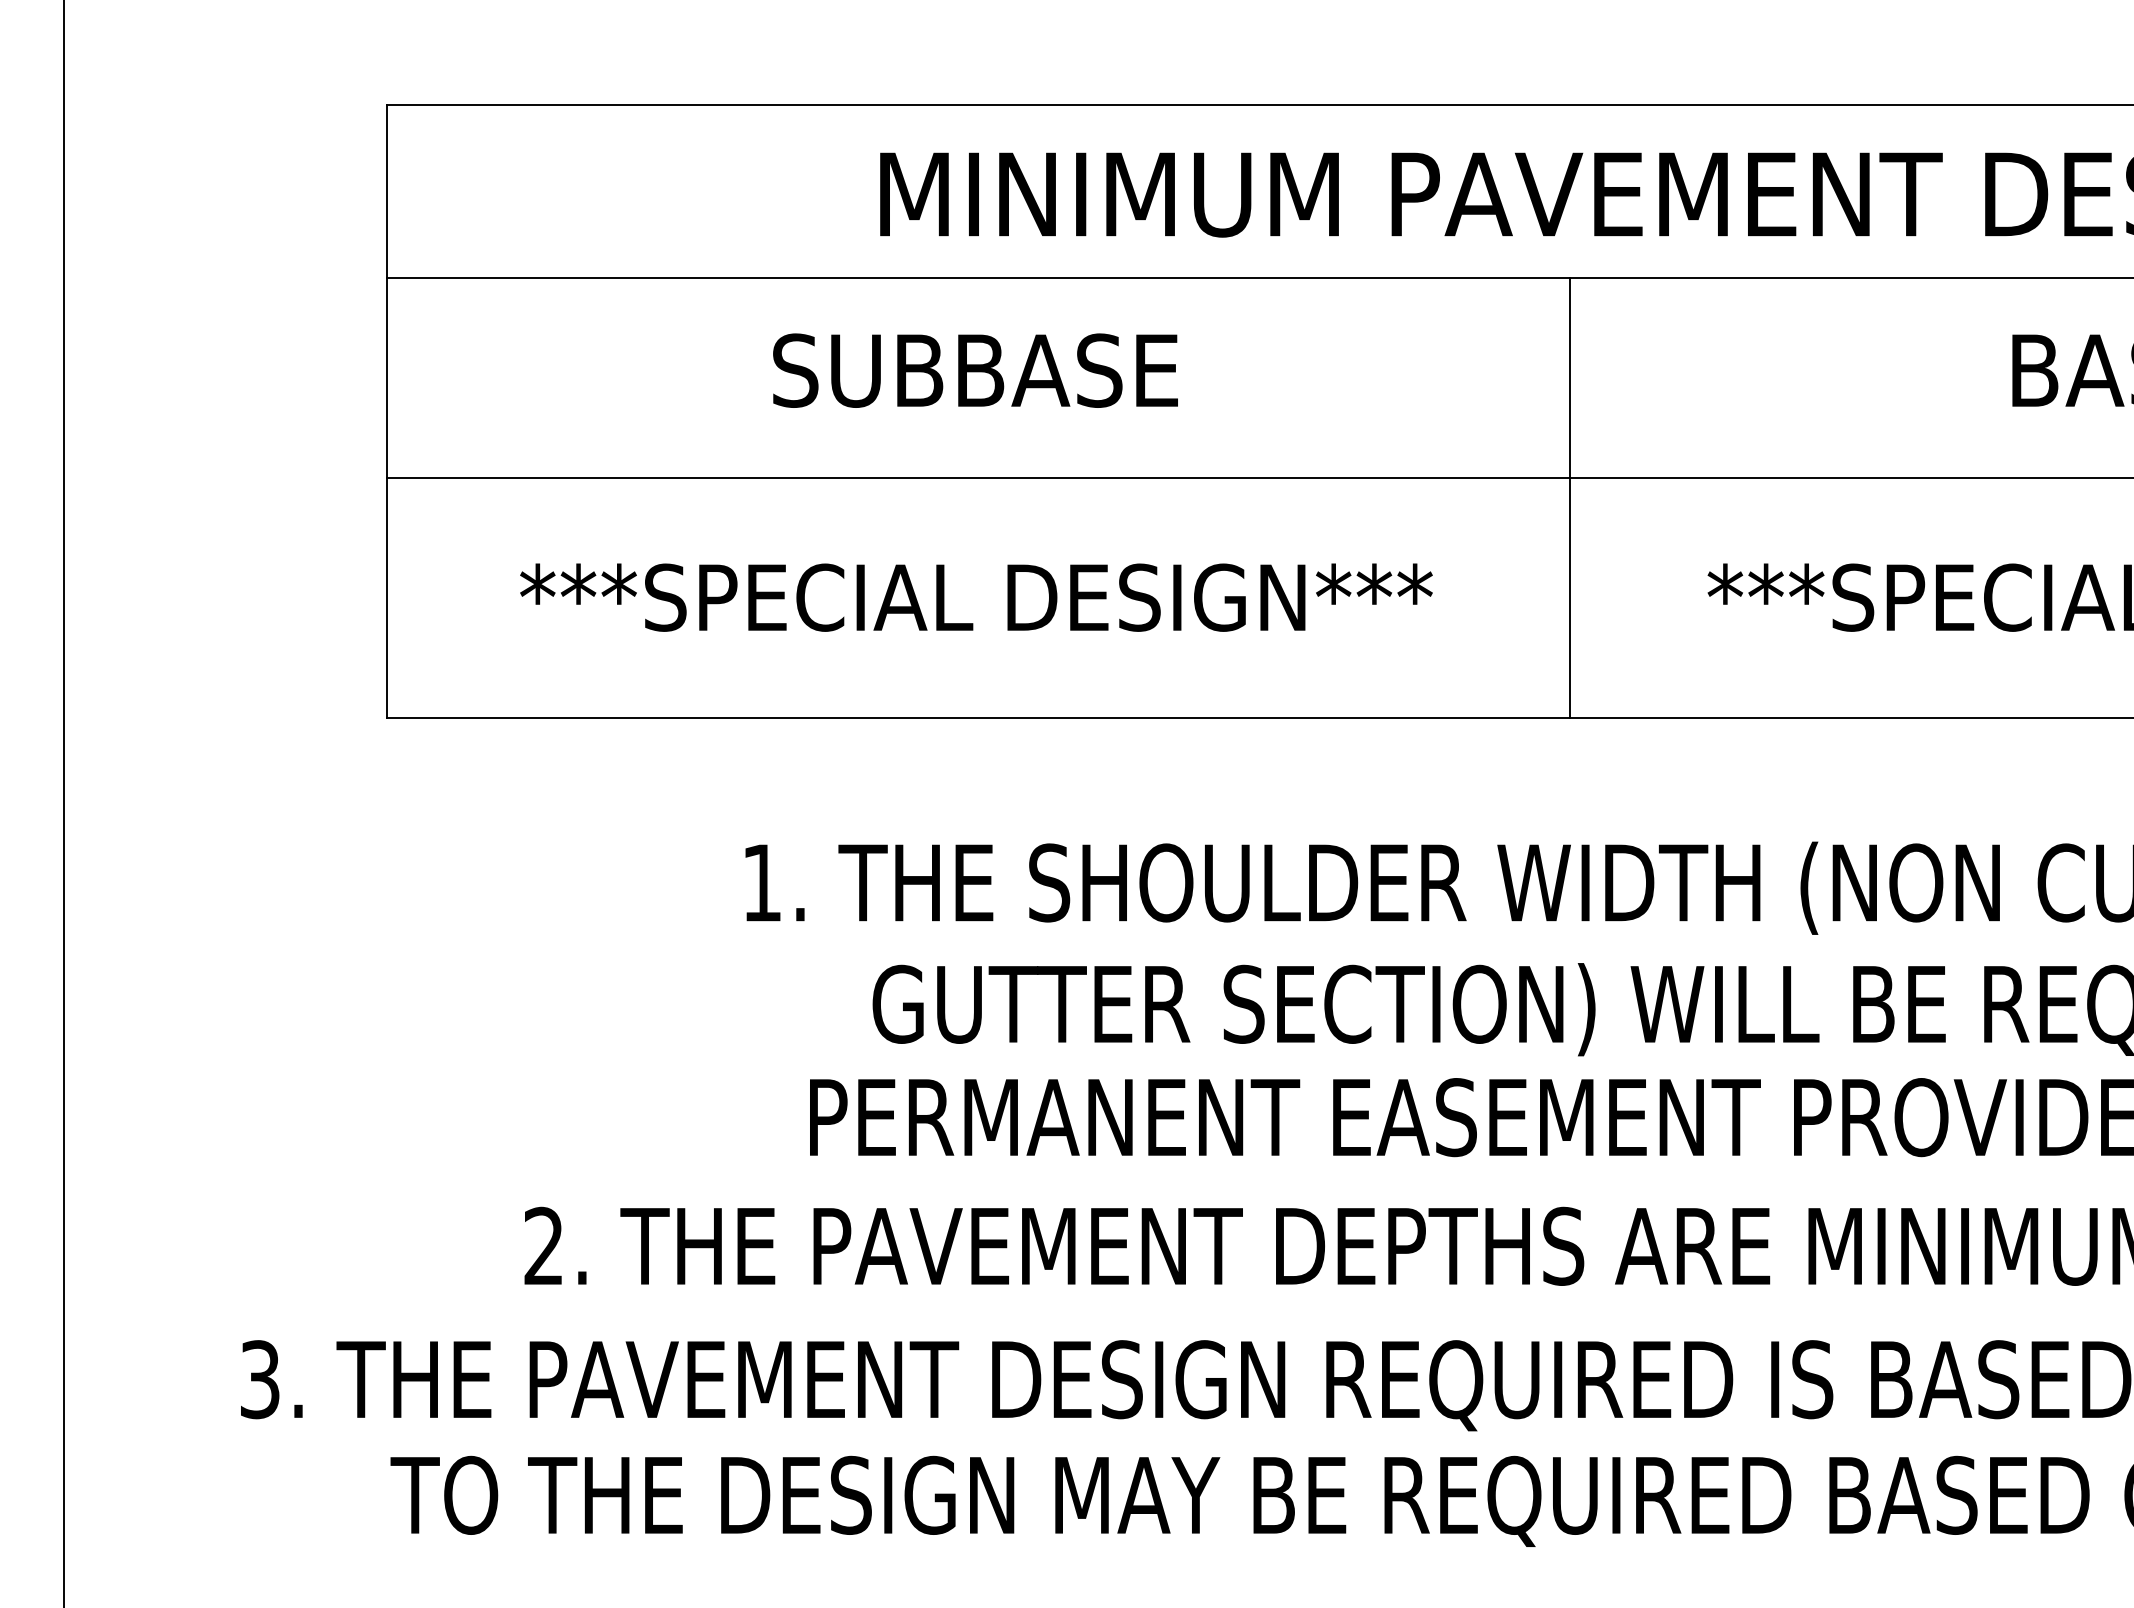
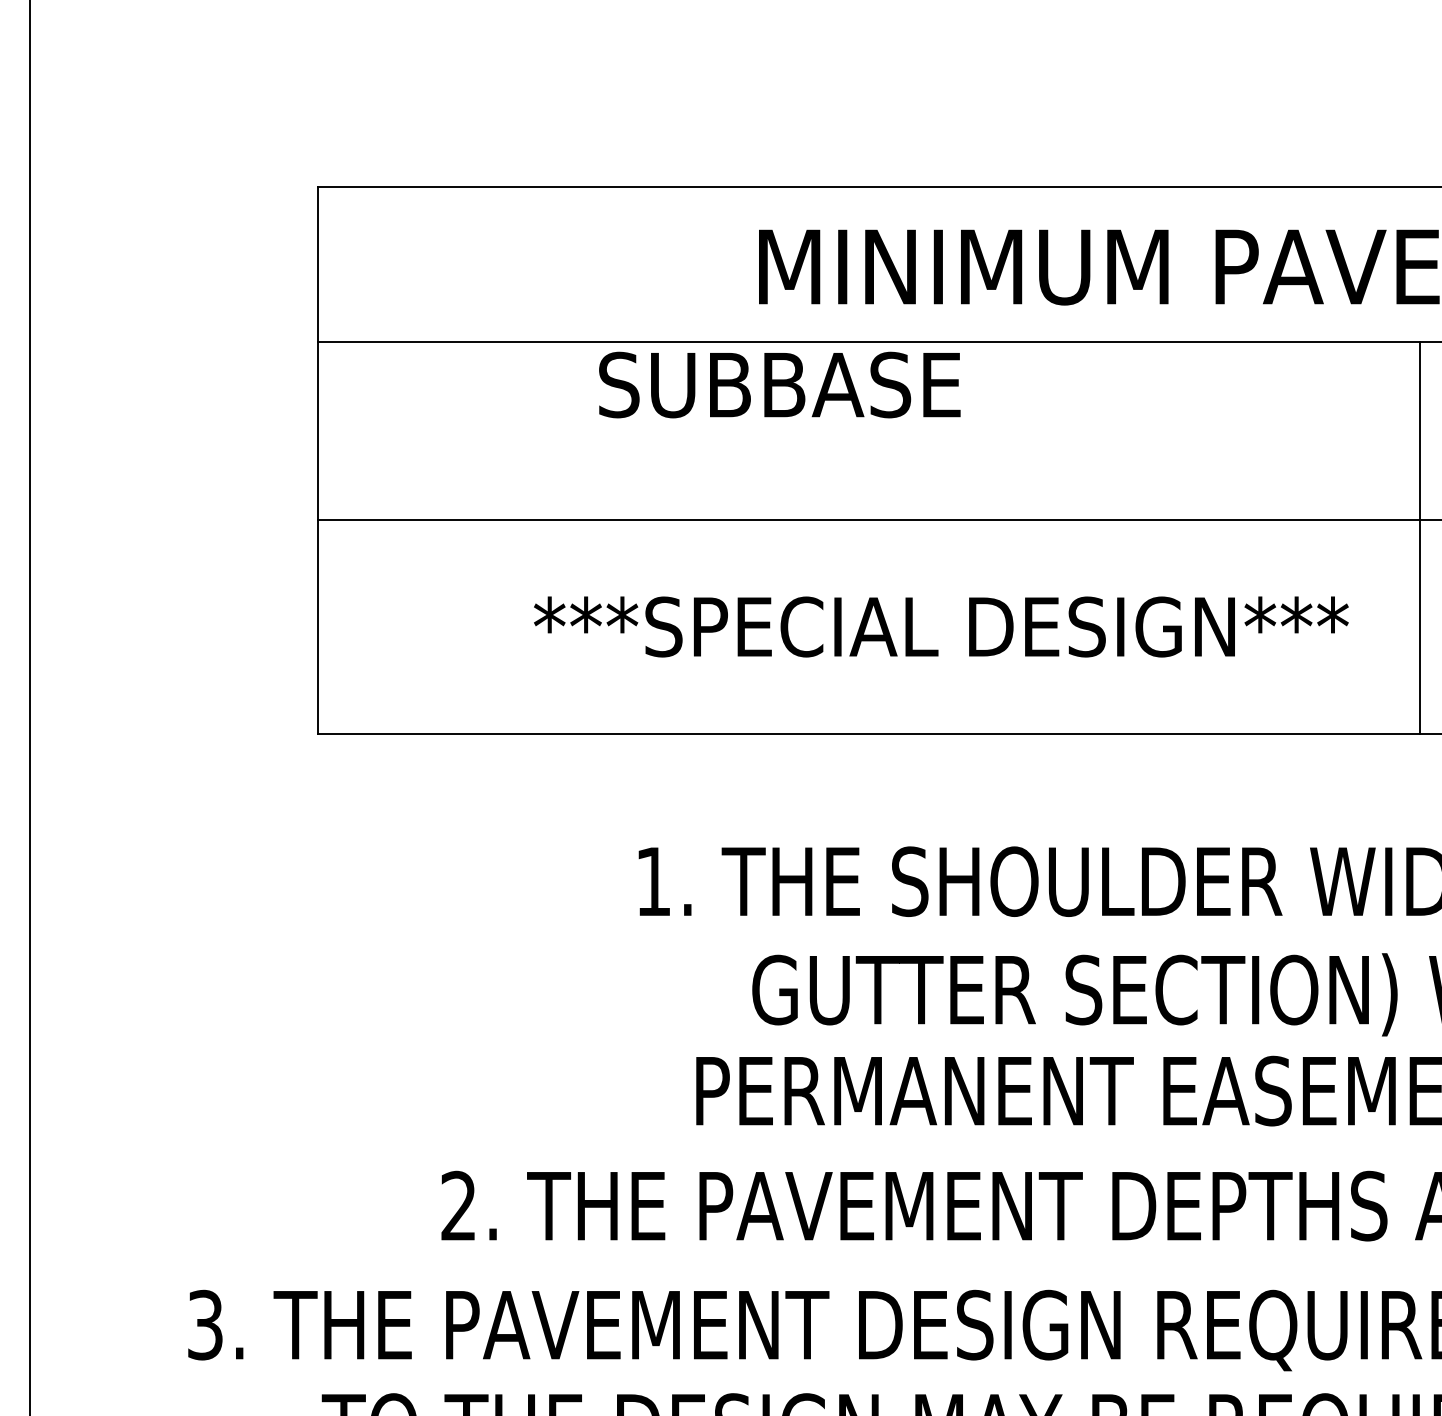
text: (975, 370) -> (779, 384), moved
line: (1569, 497) -> (1419, 537), moved
text: (976, 597) -> (941, 626), moved

